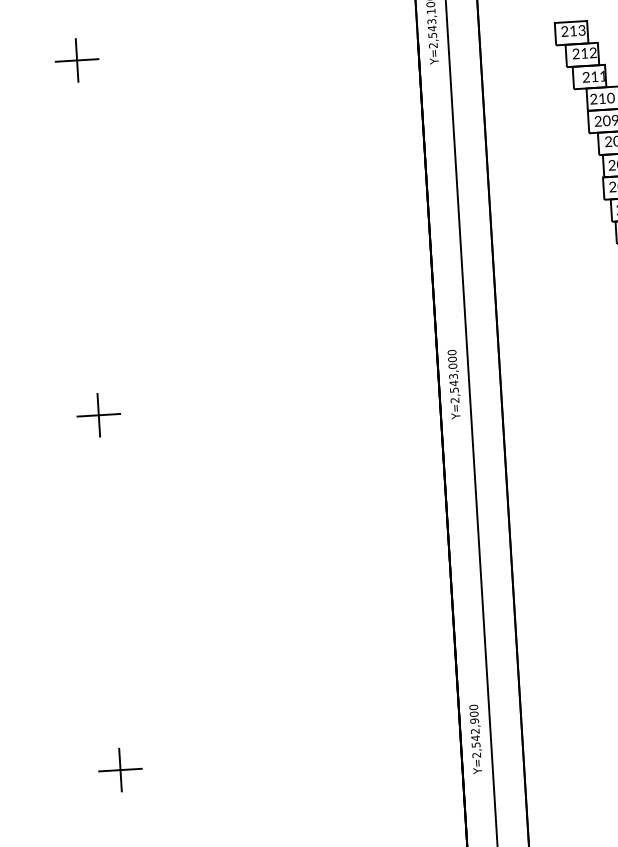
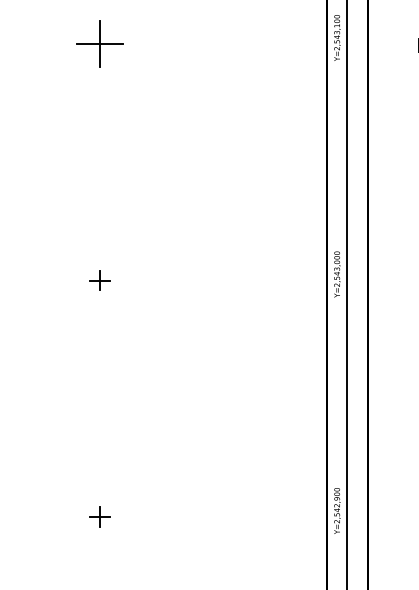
part: (76, 59) -> (99, 43), size x1.6
part: (98, 415) -> (99, 280), size x0.7
part: (119, 769) -> (99, 516), size x0.7

